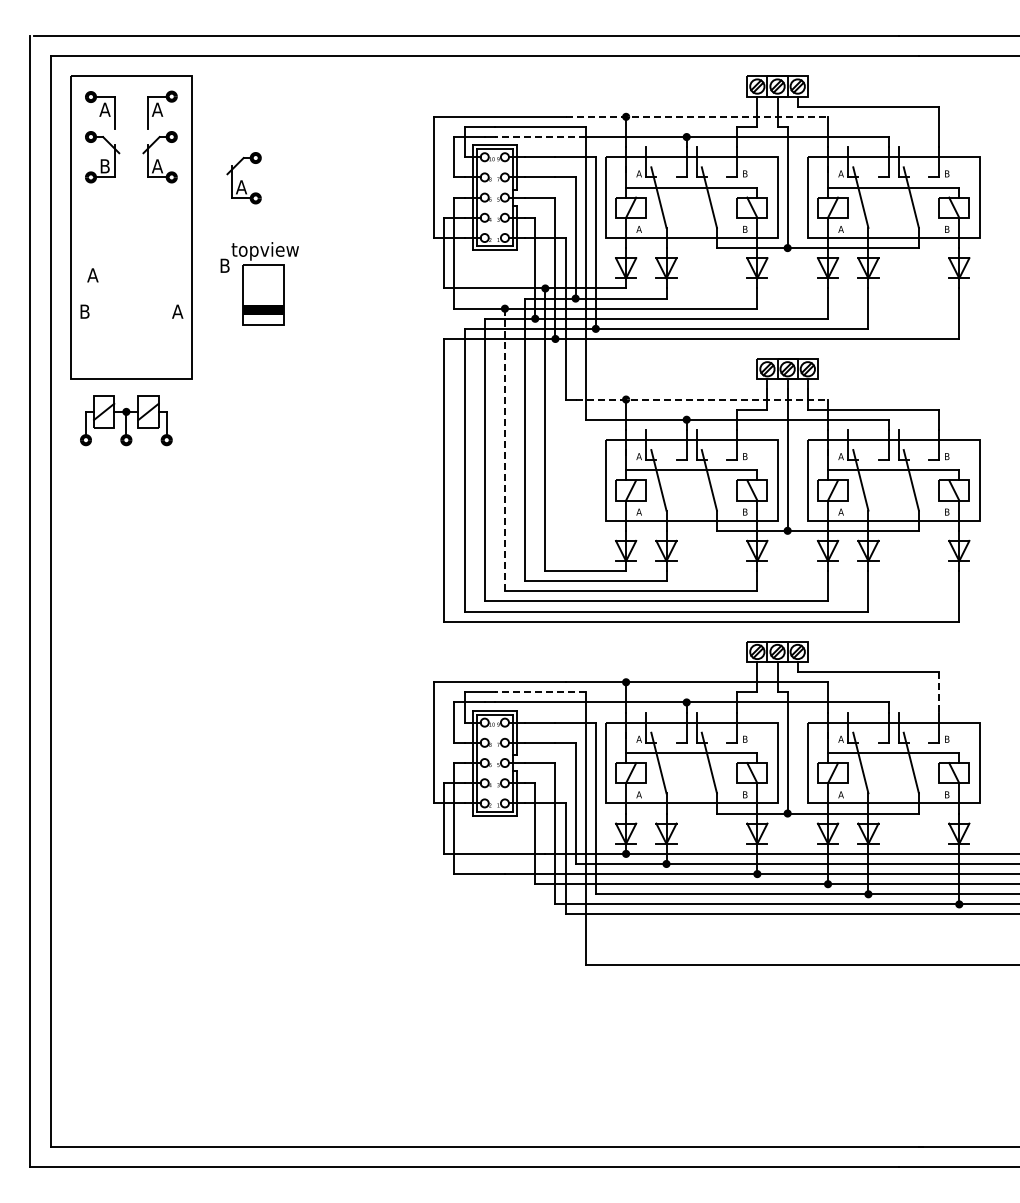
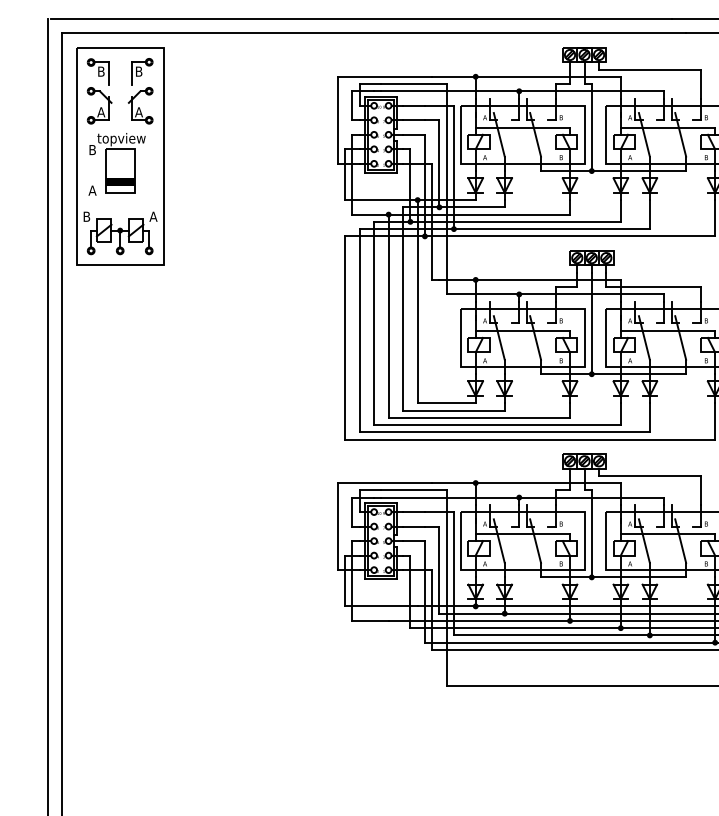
text: (104, 109) -> (100, 71), A -> B
text: (157, 109) -> (138, 71), A -> B
line: (697, 116) -> (527, 76), dashed -> solid
line: (539, 137) -> (413, 91), dashed -> solid
text: (104, 166) -> (100, 112), B -> A
part: (243, 178) -> (200, 121), removed
part: (259, 283) -> (117, 162), moved
line: (702, 399) -> (530, 279), dashed -> solid
part: (126, 420) -> (120, 236), moved
line: (504, 450) -> (388, 316), dashed -> solid
line: (539, 692) -> (413, 490), dashed -> solid
line: (939, 692) -> (700, 490), dashed -> solid

